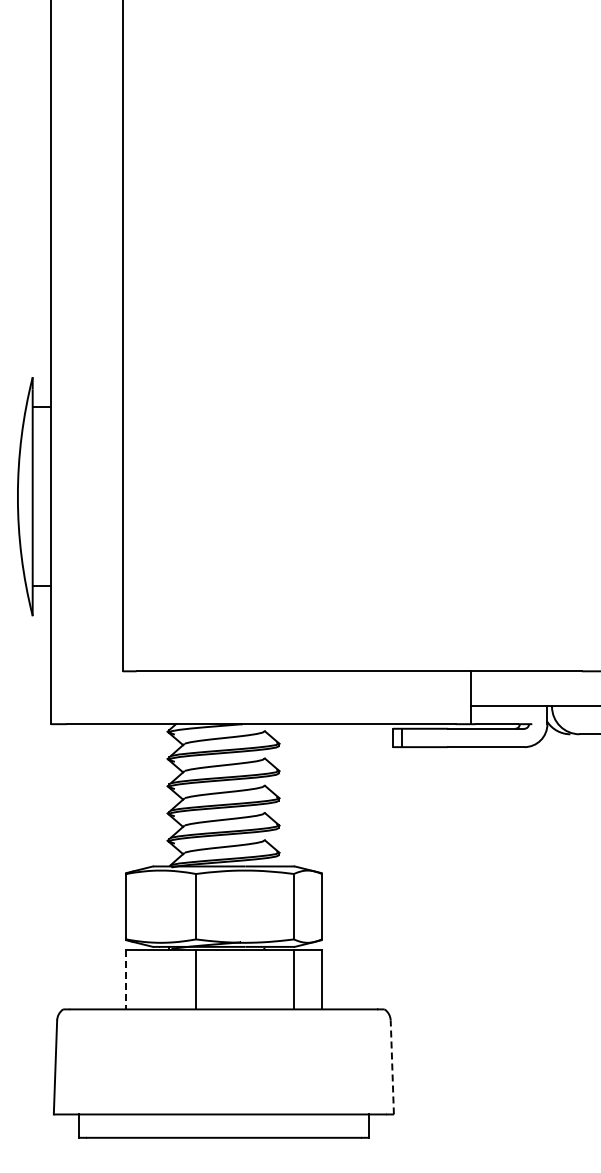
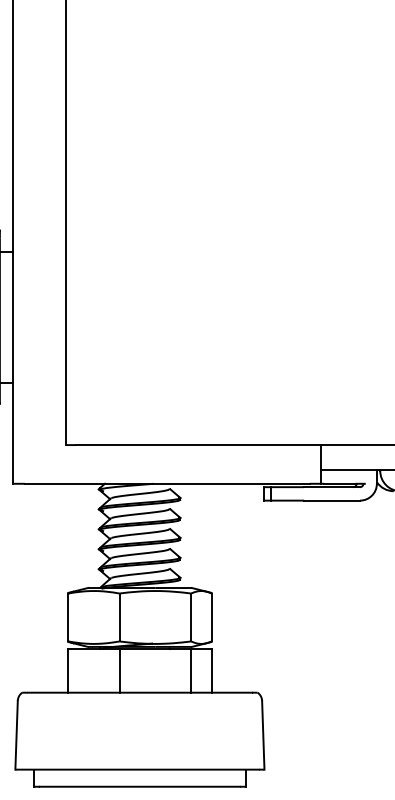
line: (126, 979) -> (68, 670), dashed -> solid
line: (392, 1067) -> (263, 735), dashed -> solid

